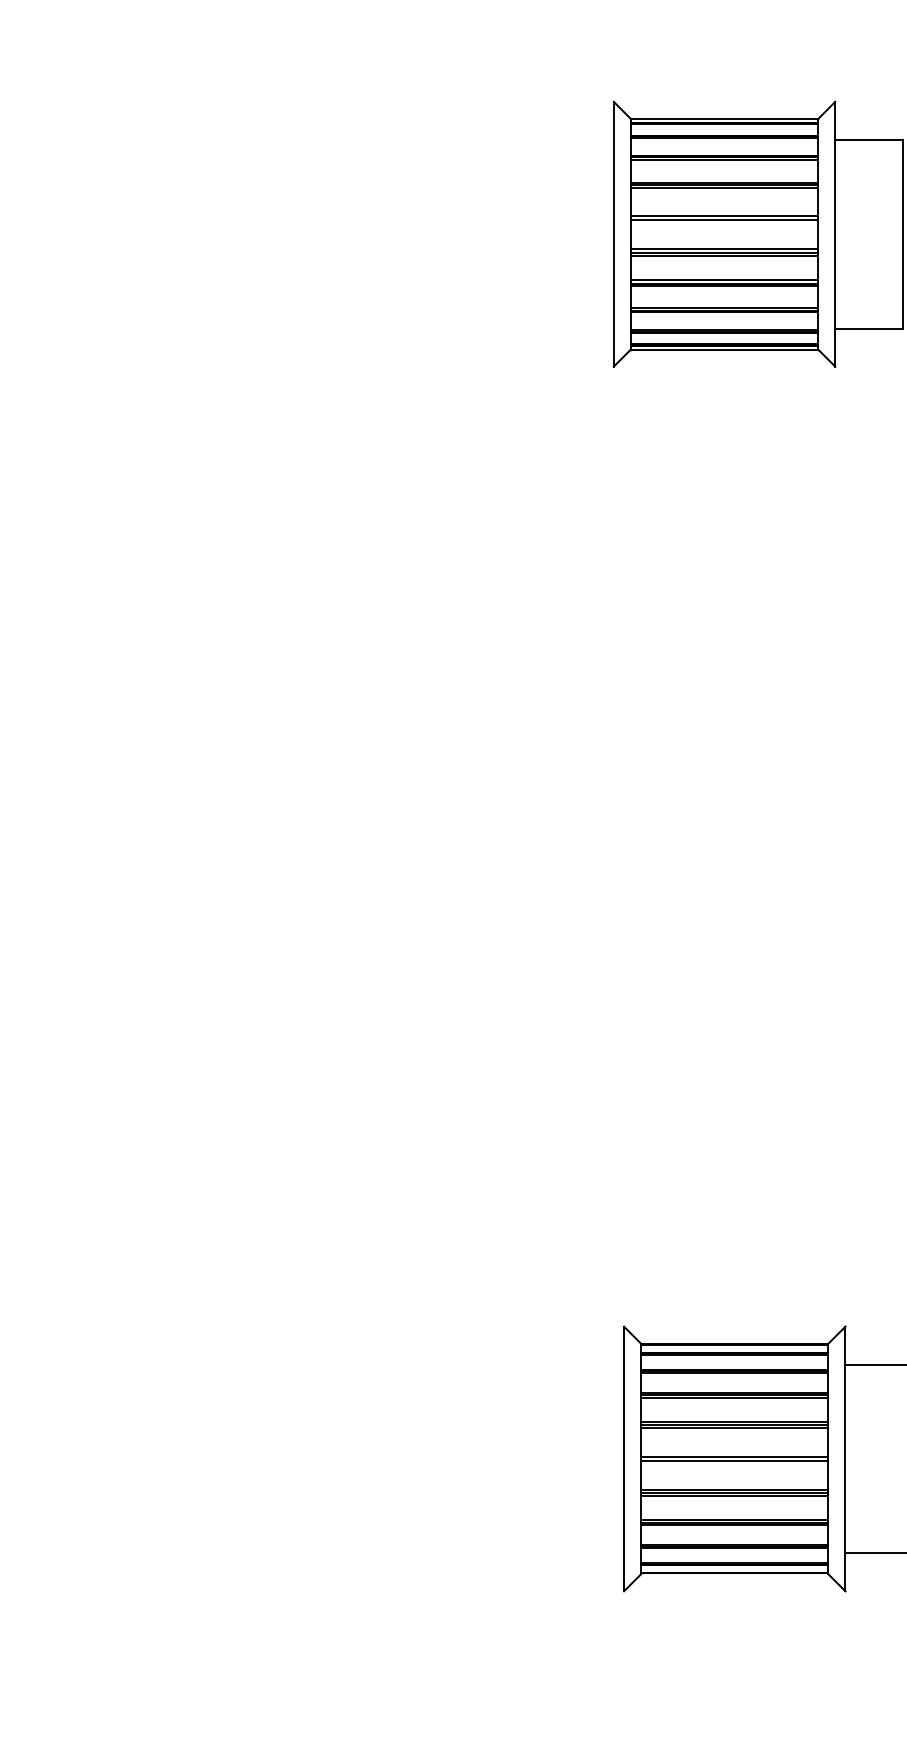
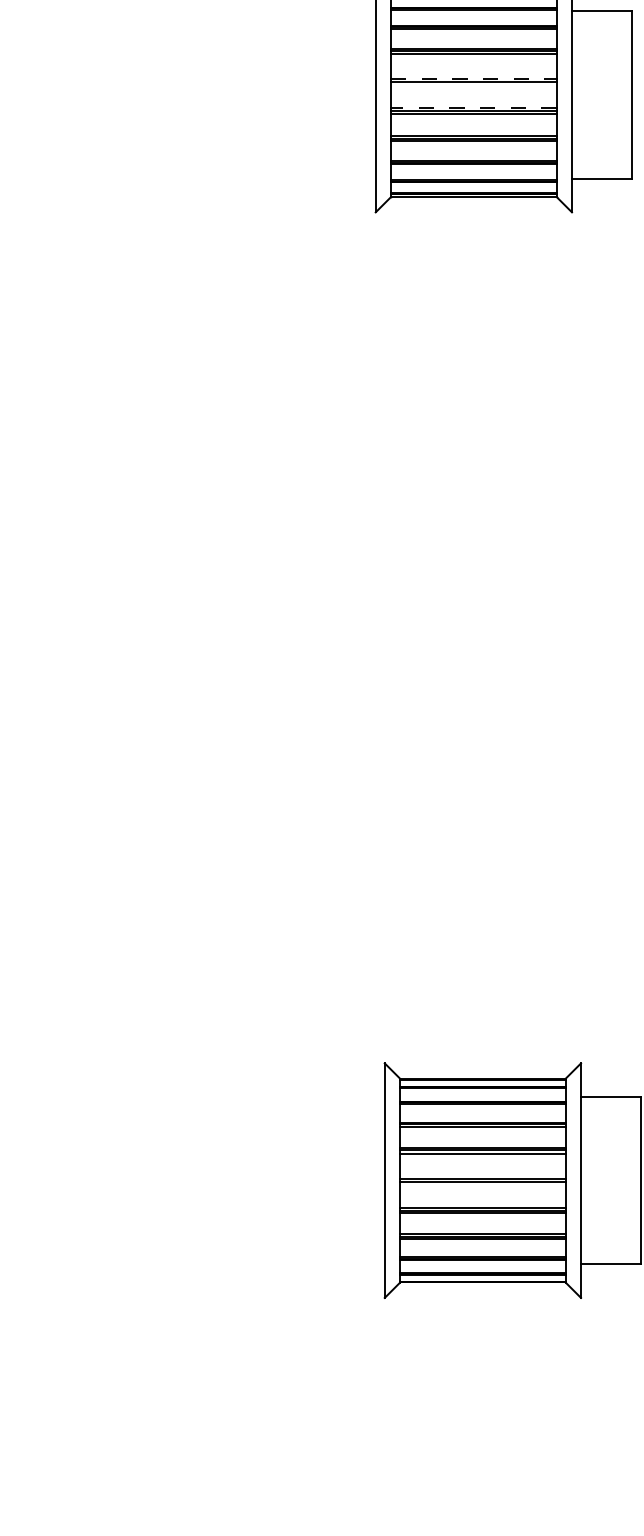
line: (725, 215) -> (474, 78), solid -> dashed
line: (724, 248) -> (473, 107), solid -> dashed

